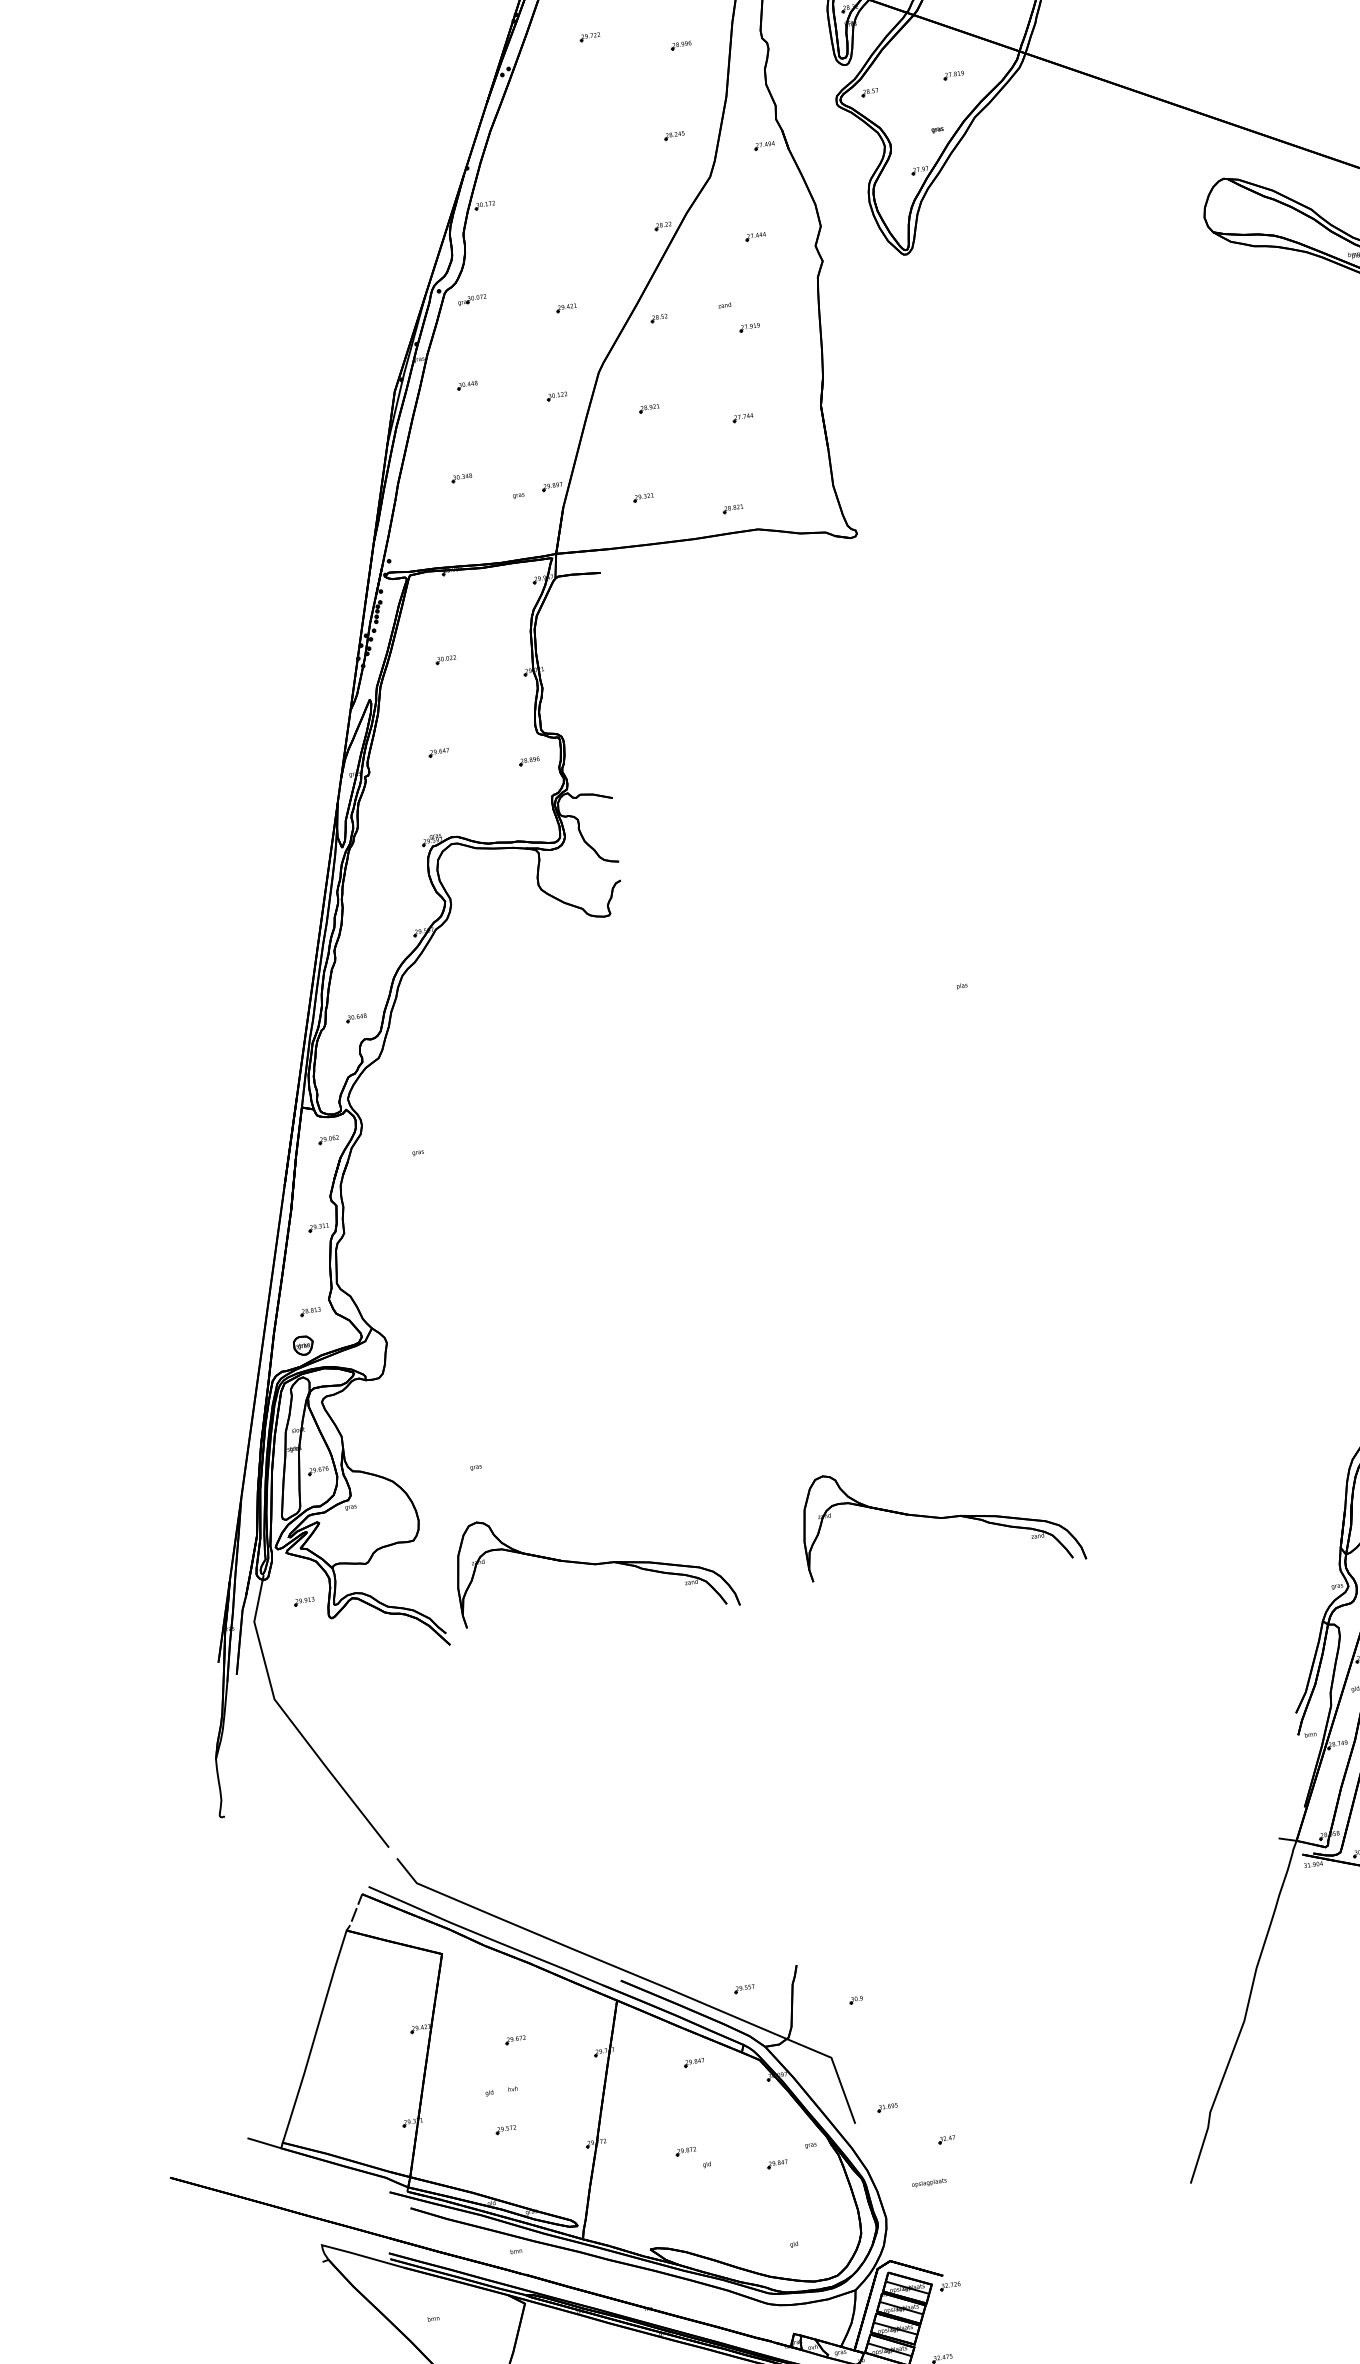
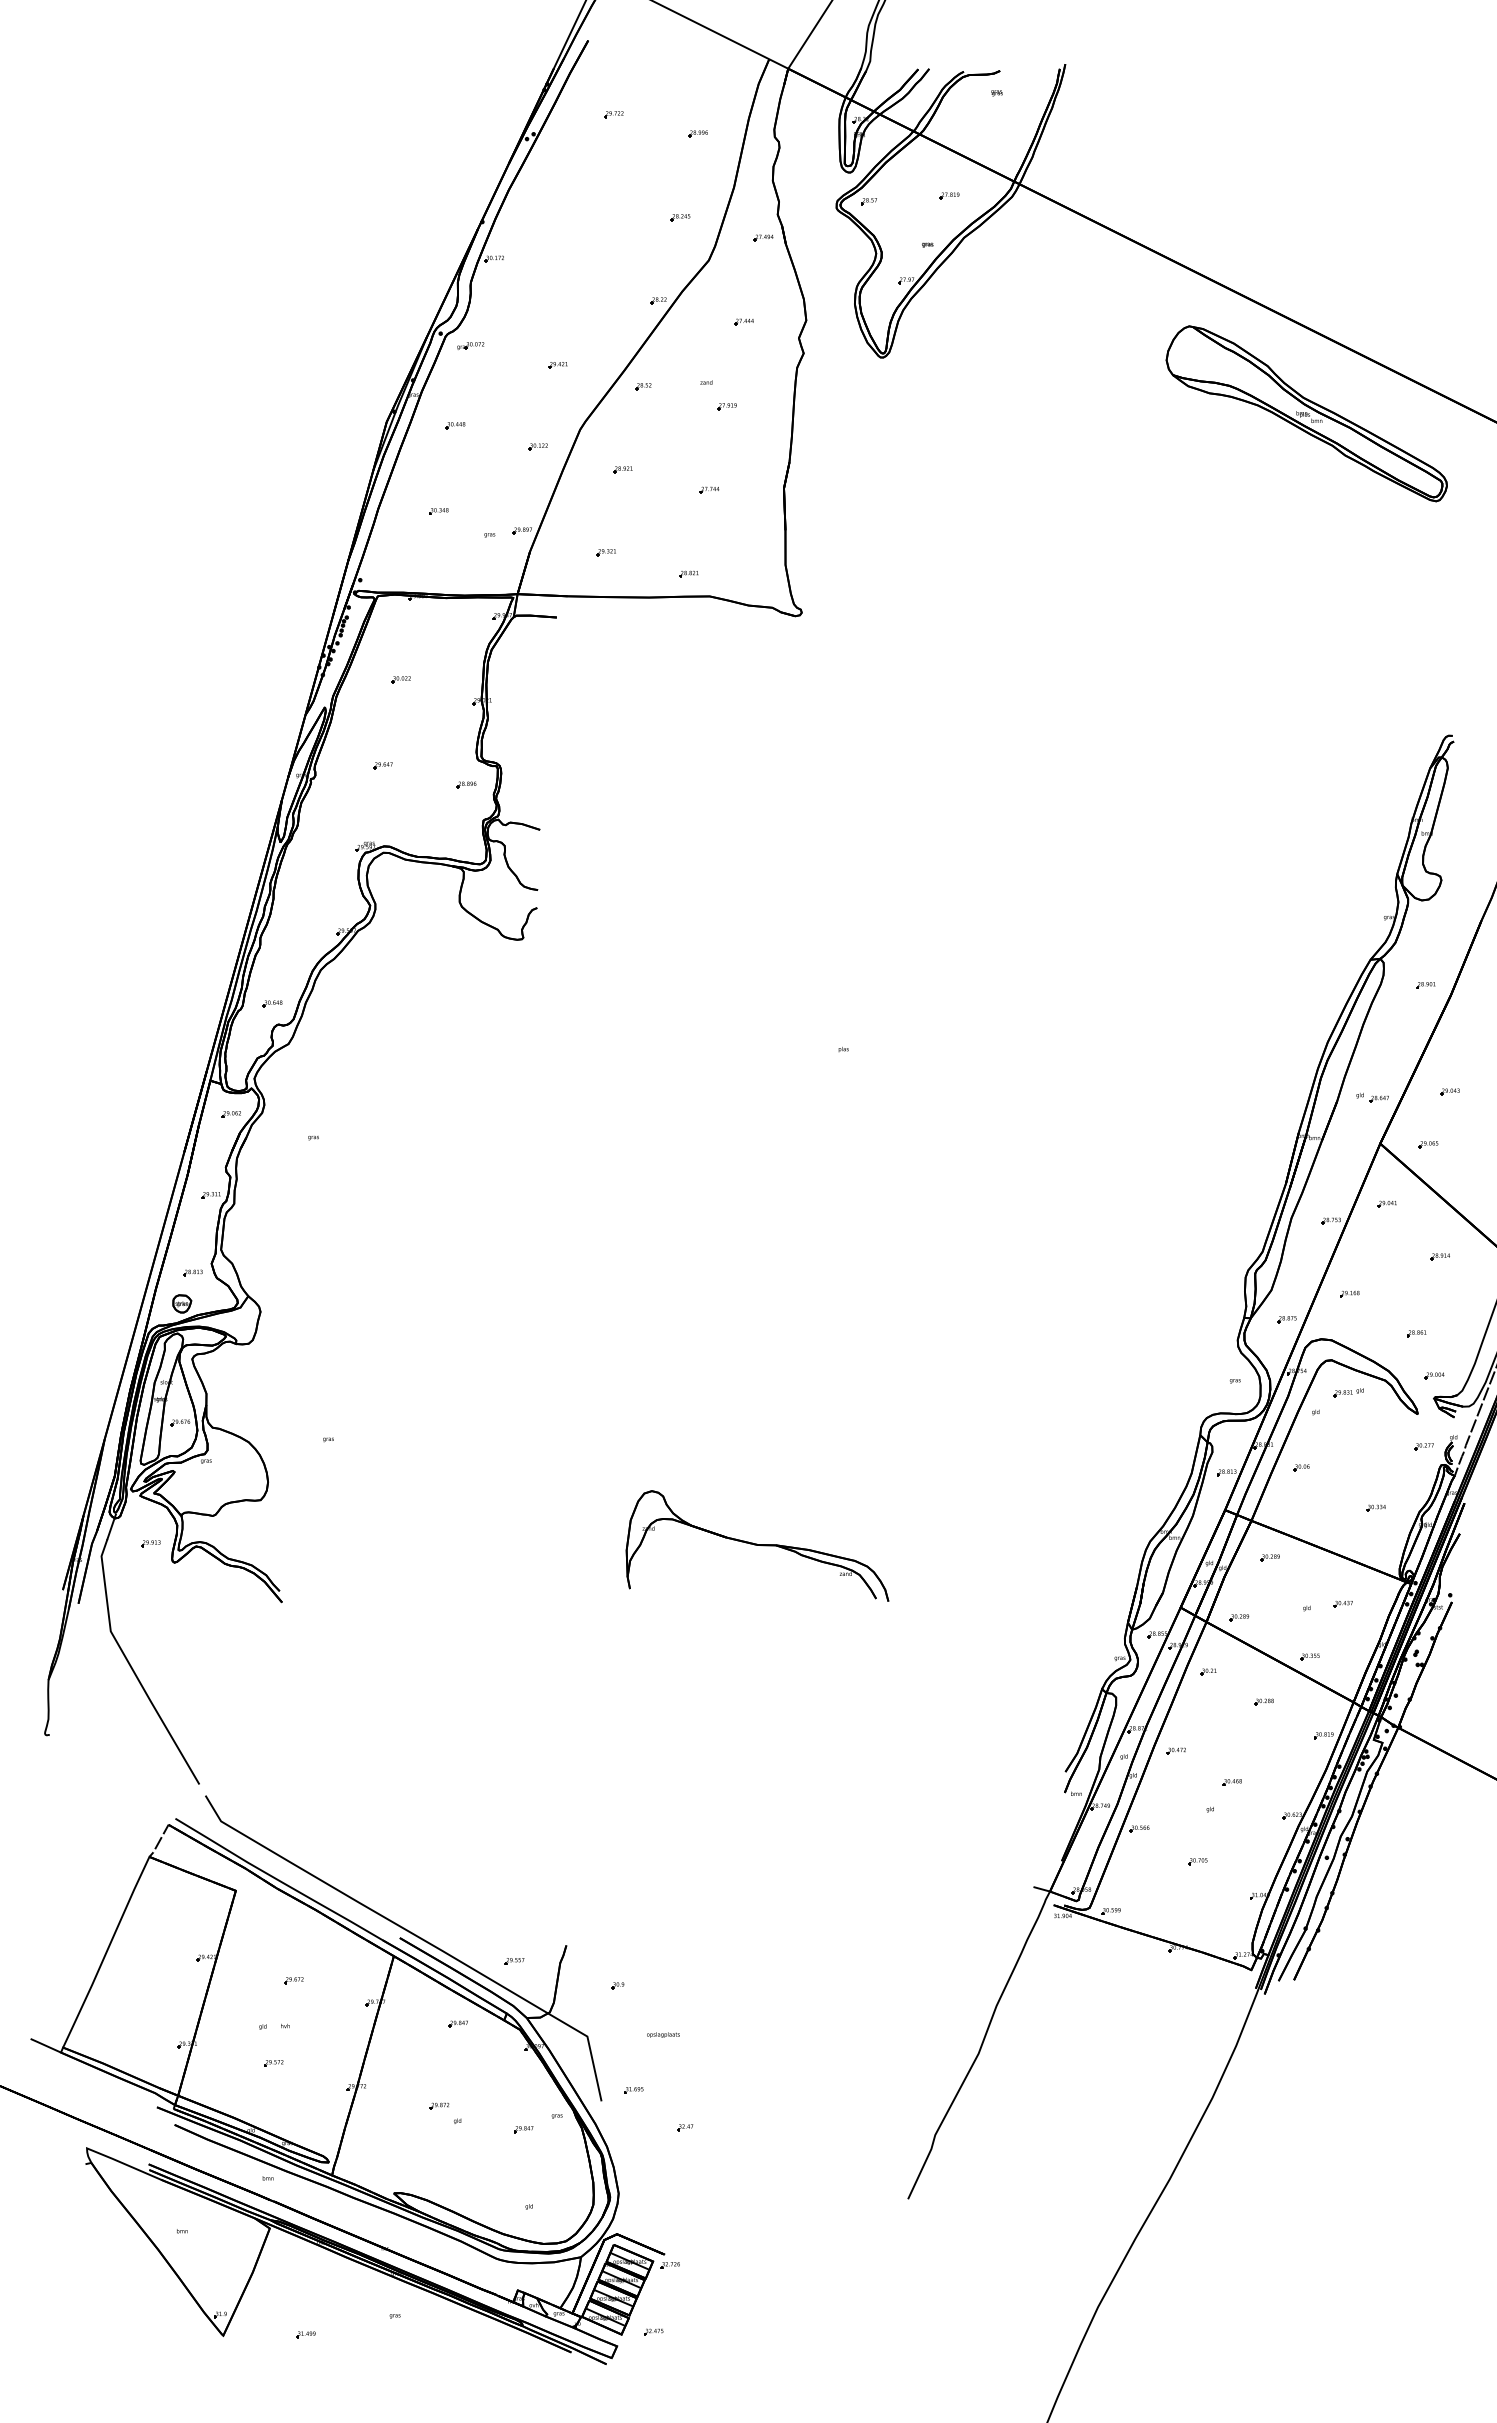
part: (594, 1564) -> (427, 1545), removed
text: (929, 2182) -> (663, 2034), moved

